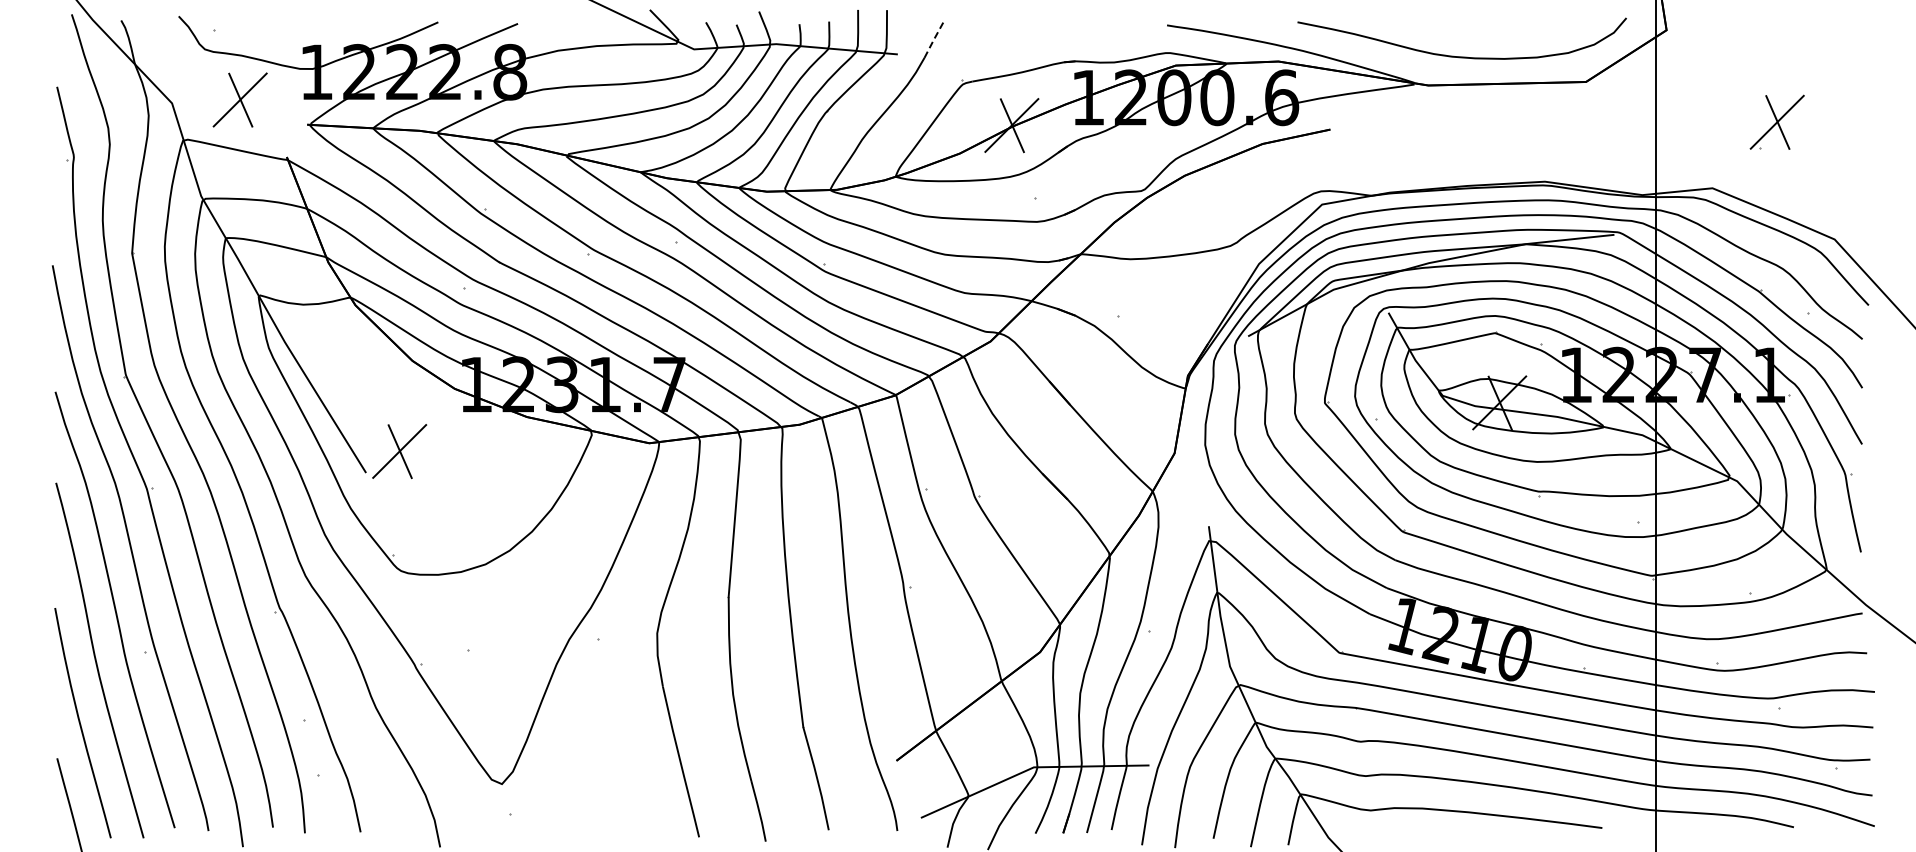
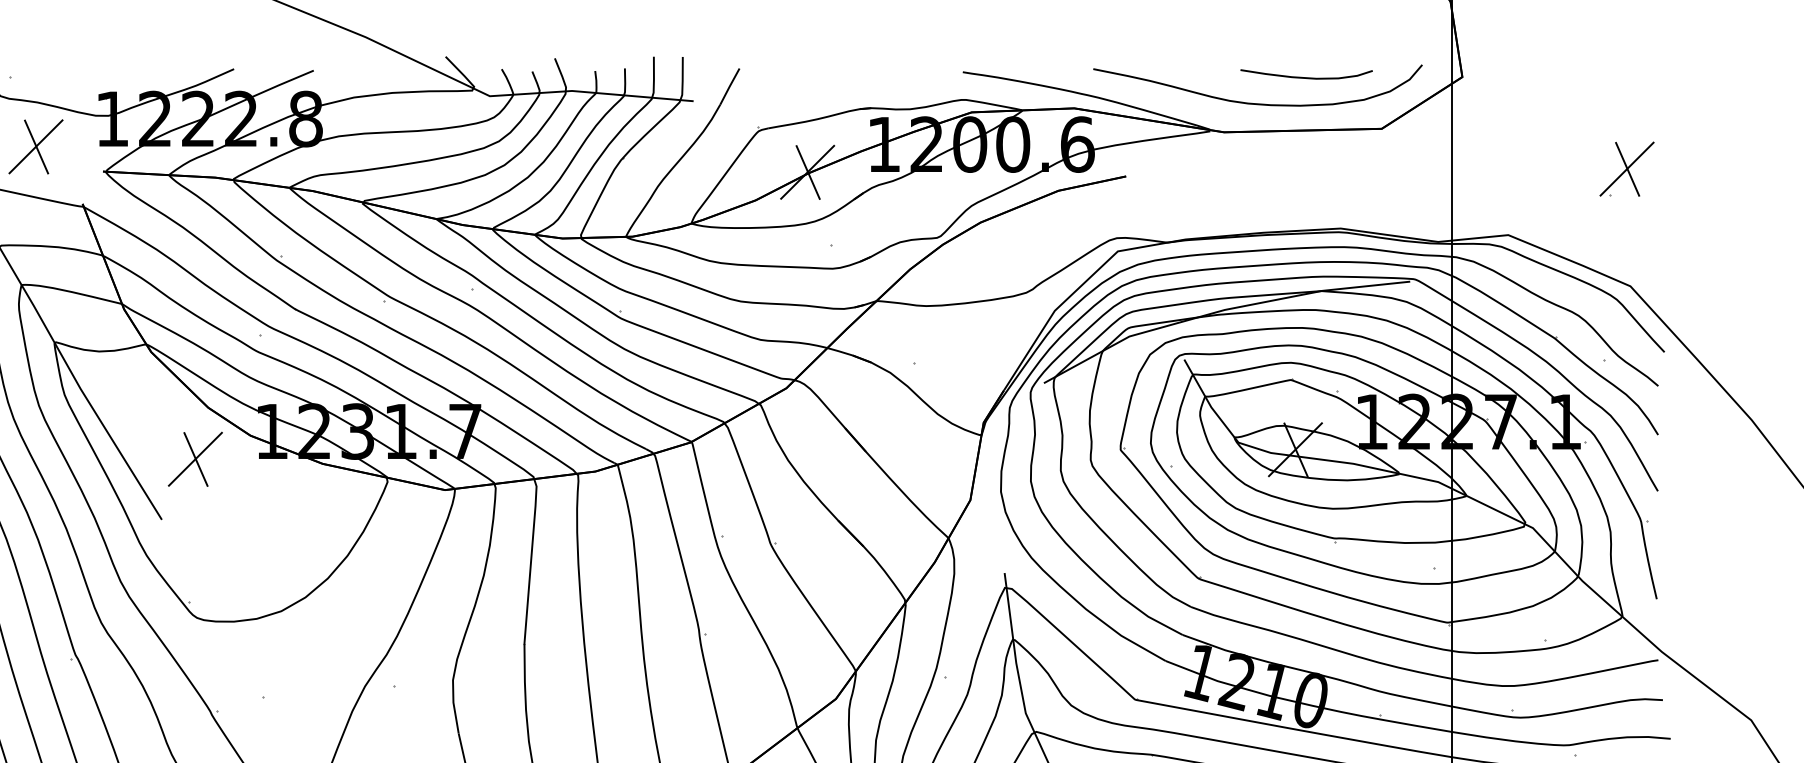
curve: (1510, 30) -> (1306, 77), added
line: (933, 39) -> (729, 86), dashed -> solid
part: (1776, 121) -> (1626, 168), moved
part: (399, 451) -> (195, 459), moved

